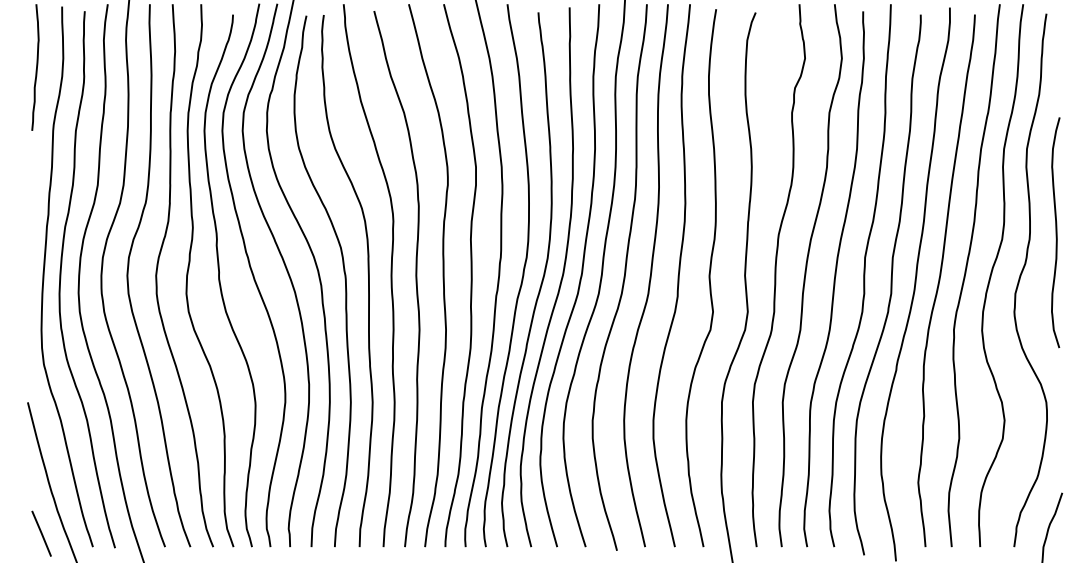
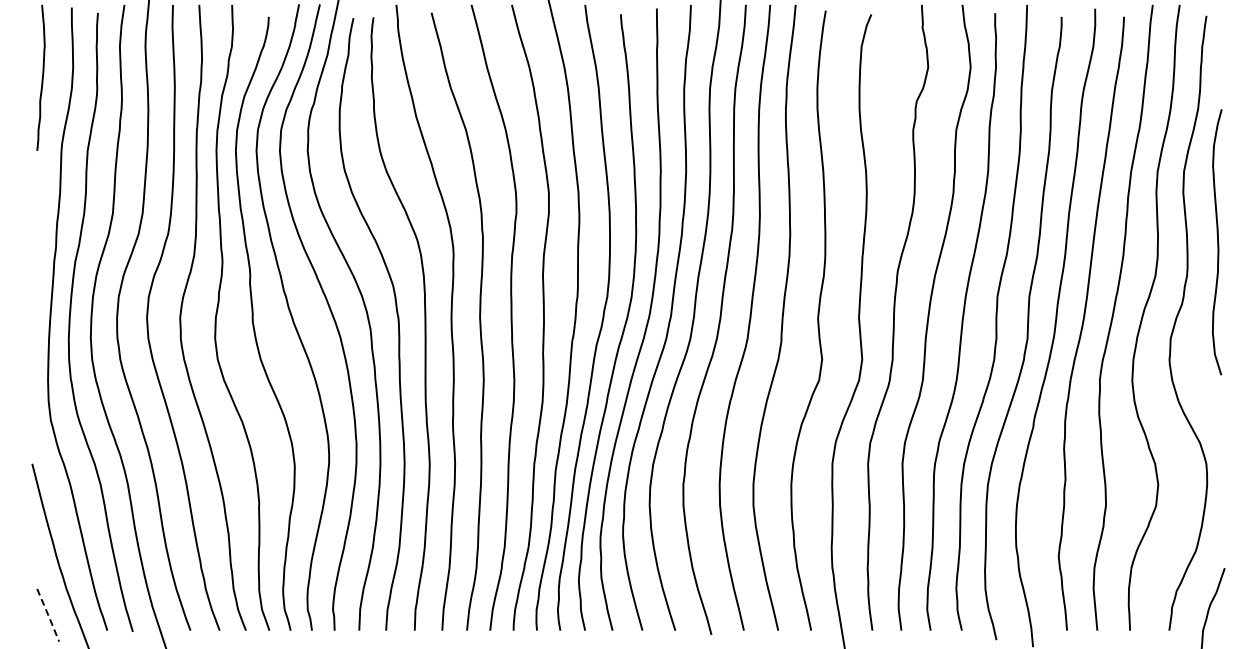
curve: (1056, 232) -> (1217, 242), moved
line: (41, 533) -> (48, 614), solid -> dashed

